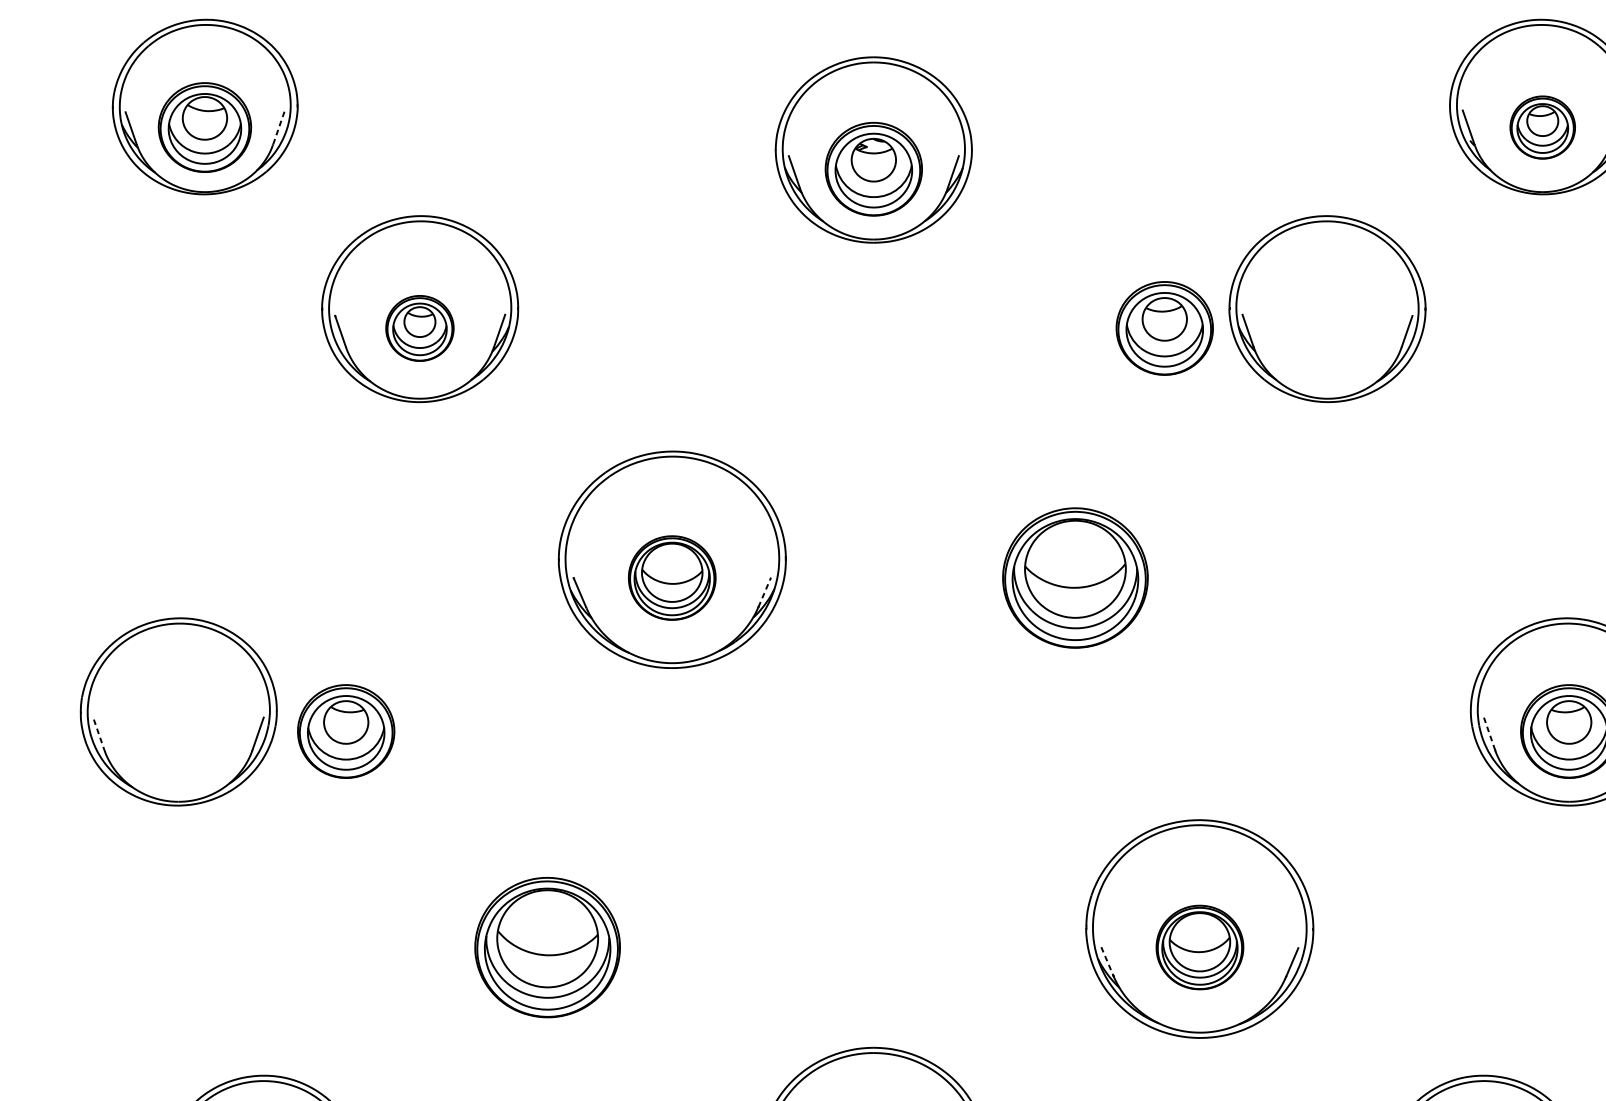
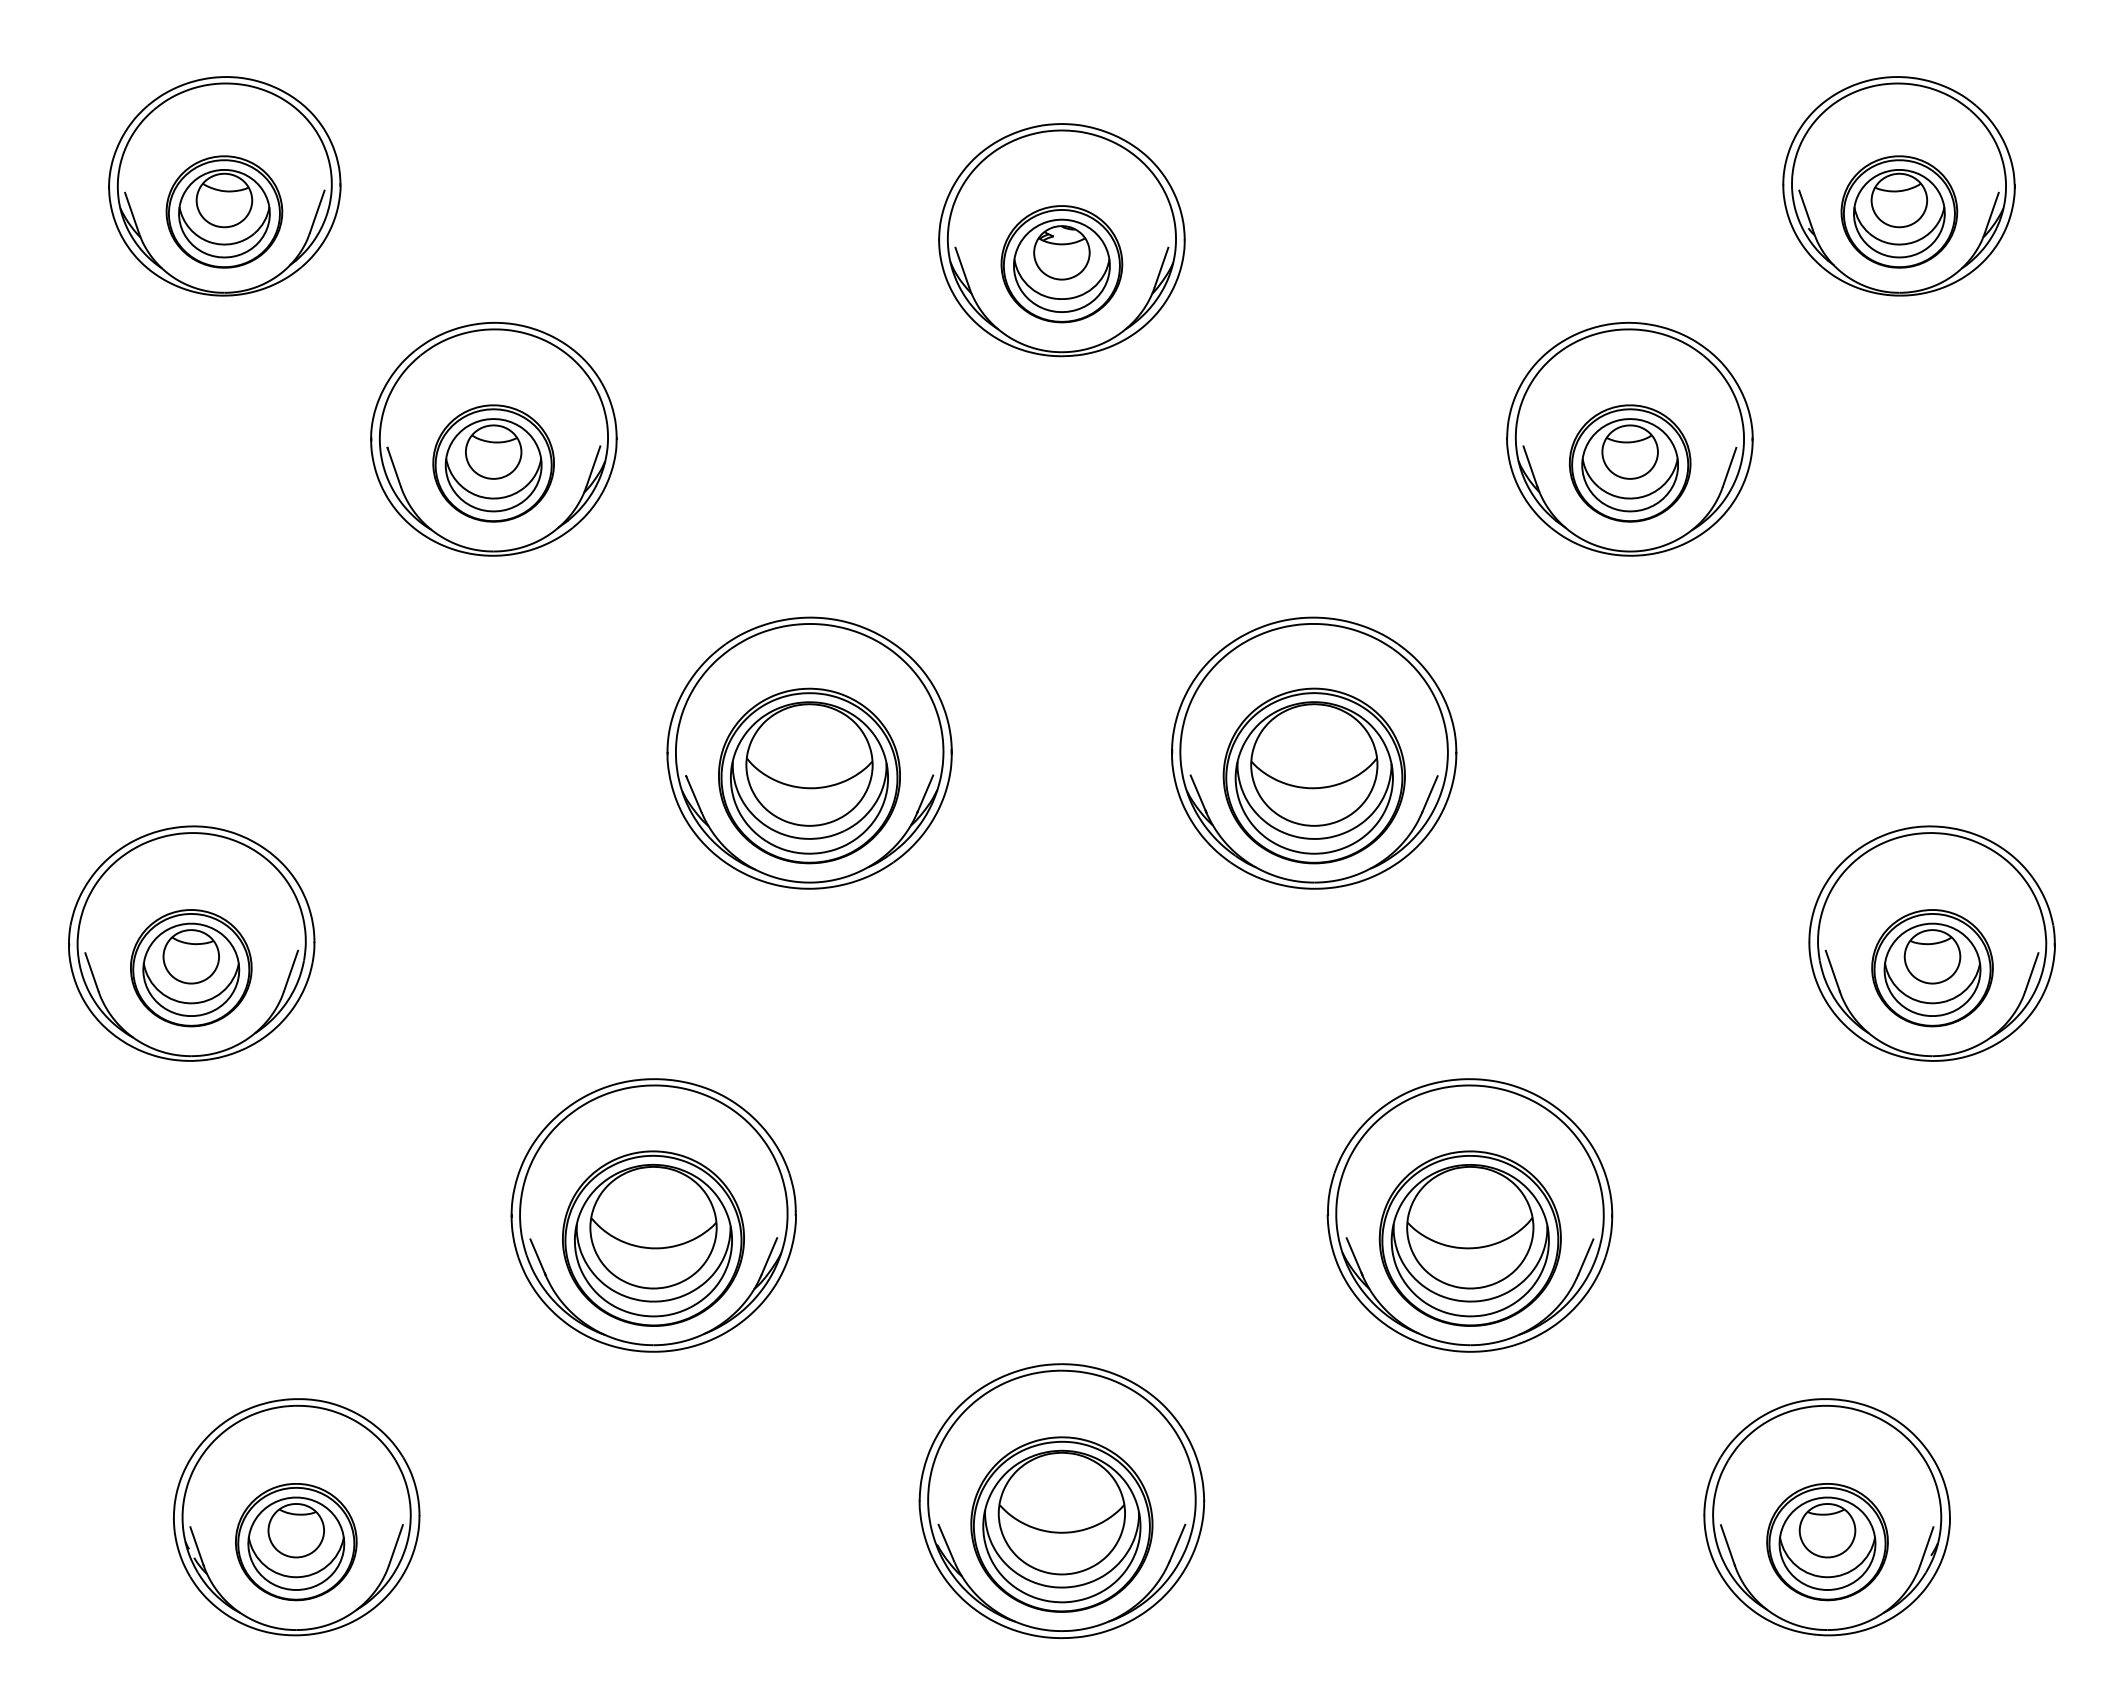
line: (279, 127) -> (317, 211), dashed -> solid
part: (1542, 127) -> (1899, 211), size x1.43
part: (419, 328) -> (493, 463), size x1.43
part: (1164, 328) -> (1629, 463), moved
part: (1075, 559) -> (1314, 752), added
part: (672, 577) -> (809, 775), size x1.67
line: (764, 592) -> (925, 793), dashed -> solid
part: (346, 731) -> (191, 968), moved
line: (99, 734) -> (92, 972), dashed -> solid
line: (1489, 734) -> (1832, 971), dashed -> solid
part: (547, 929) -> (653, 1215), added
part: (1199, 947) -> (1469, 1238), size x1.67
line: (1107, 962) -> (1354, 1257), dashed -> solid

